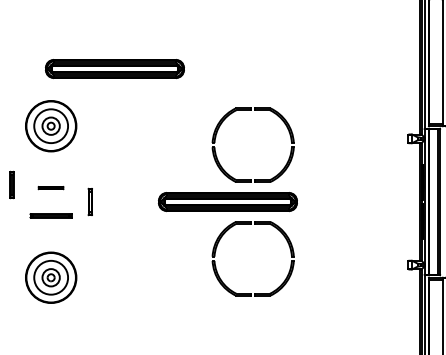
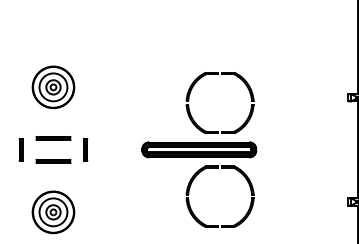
part: (114, 68) -> (105, 39), removed
part: (11, 184) -> (20, 149), moved
part: (50, 187) -> (52, 137), size x1.67

